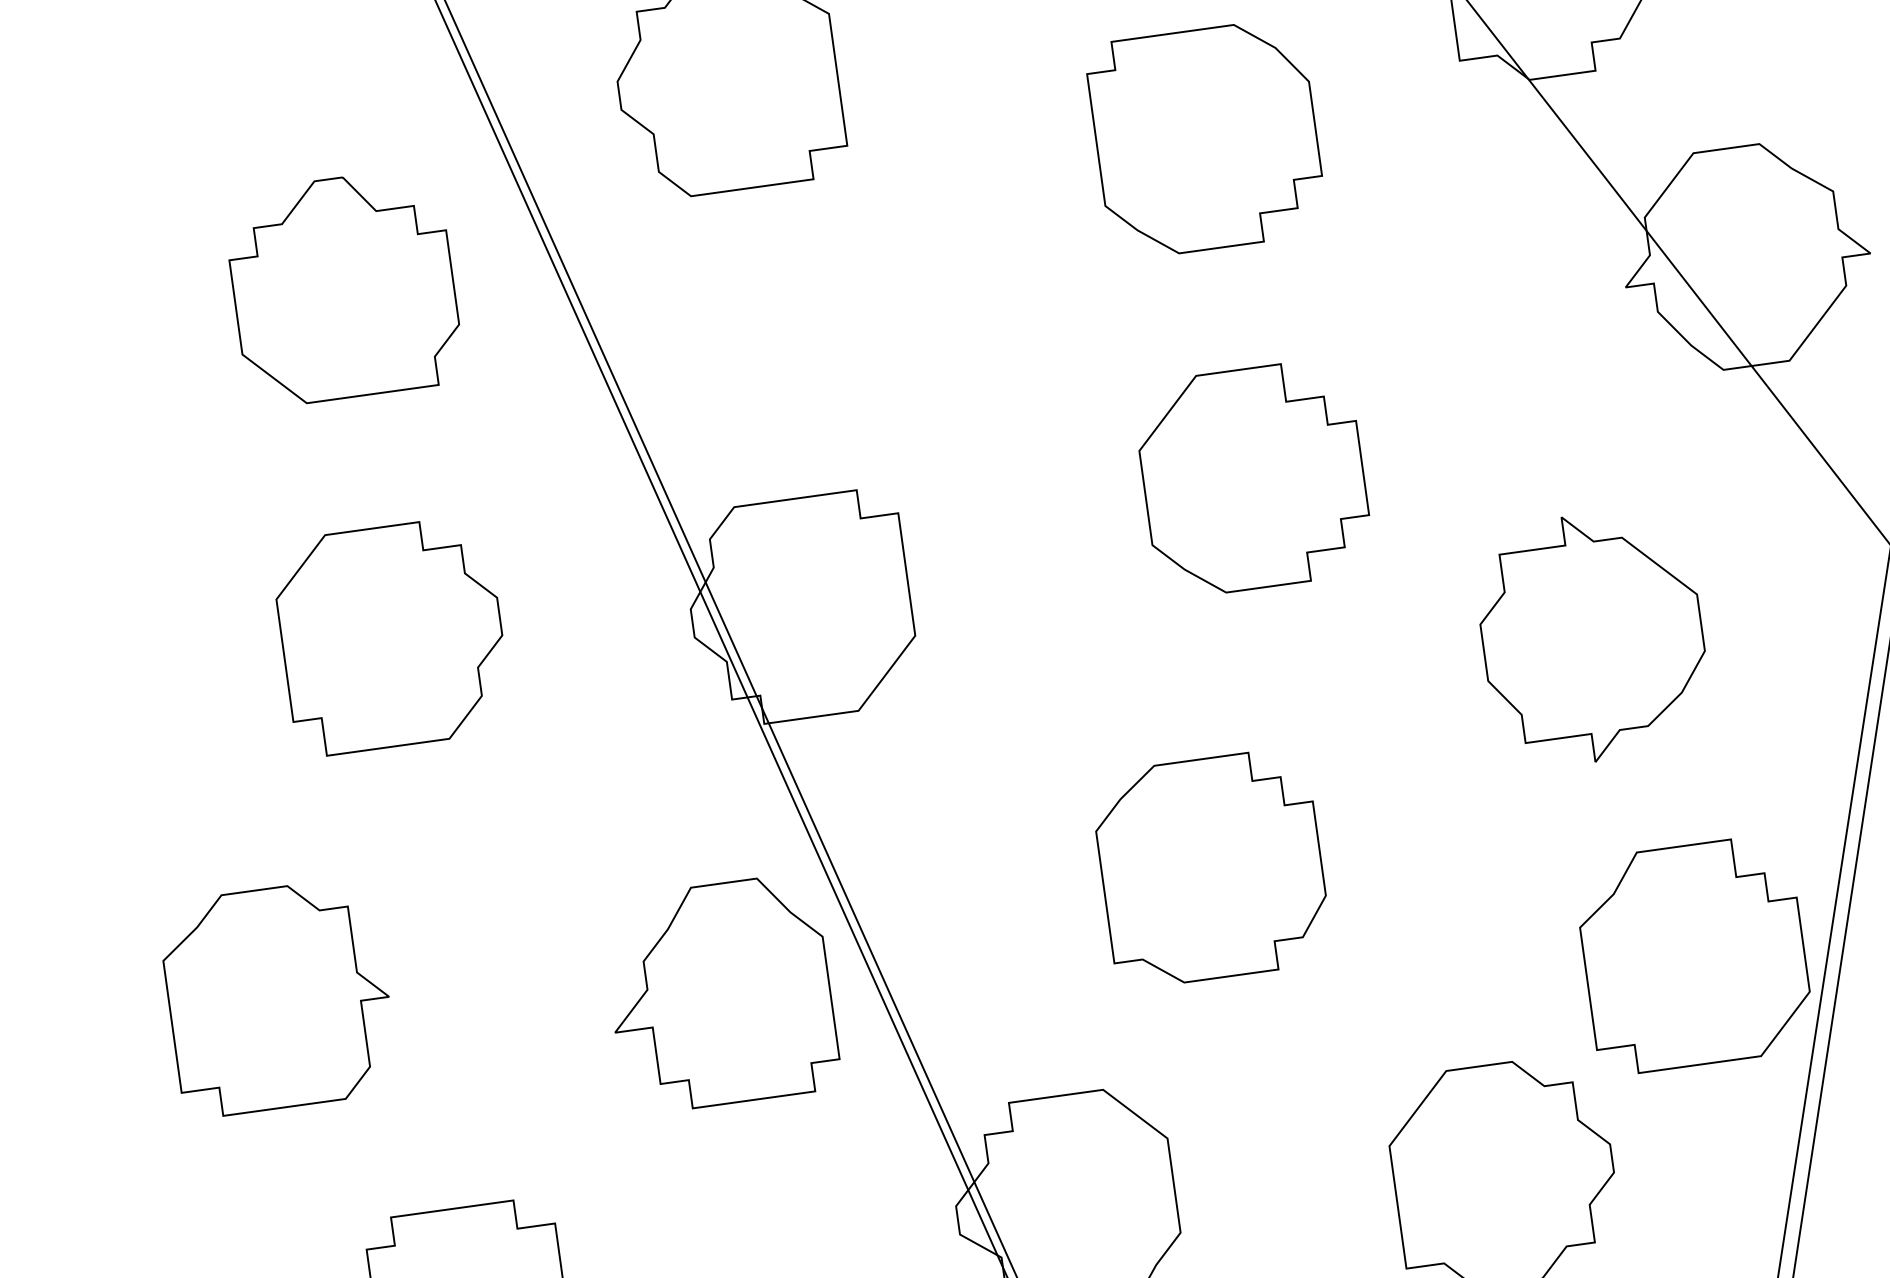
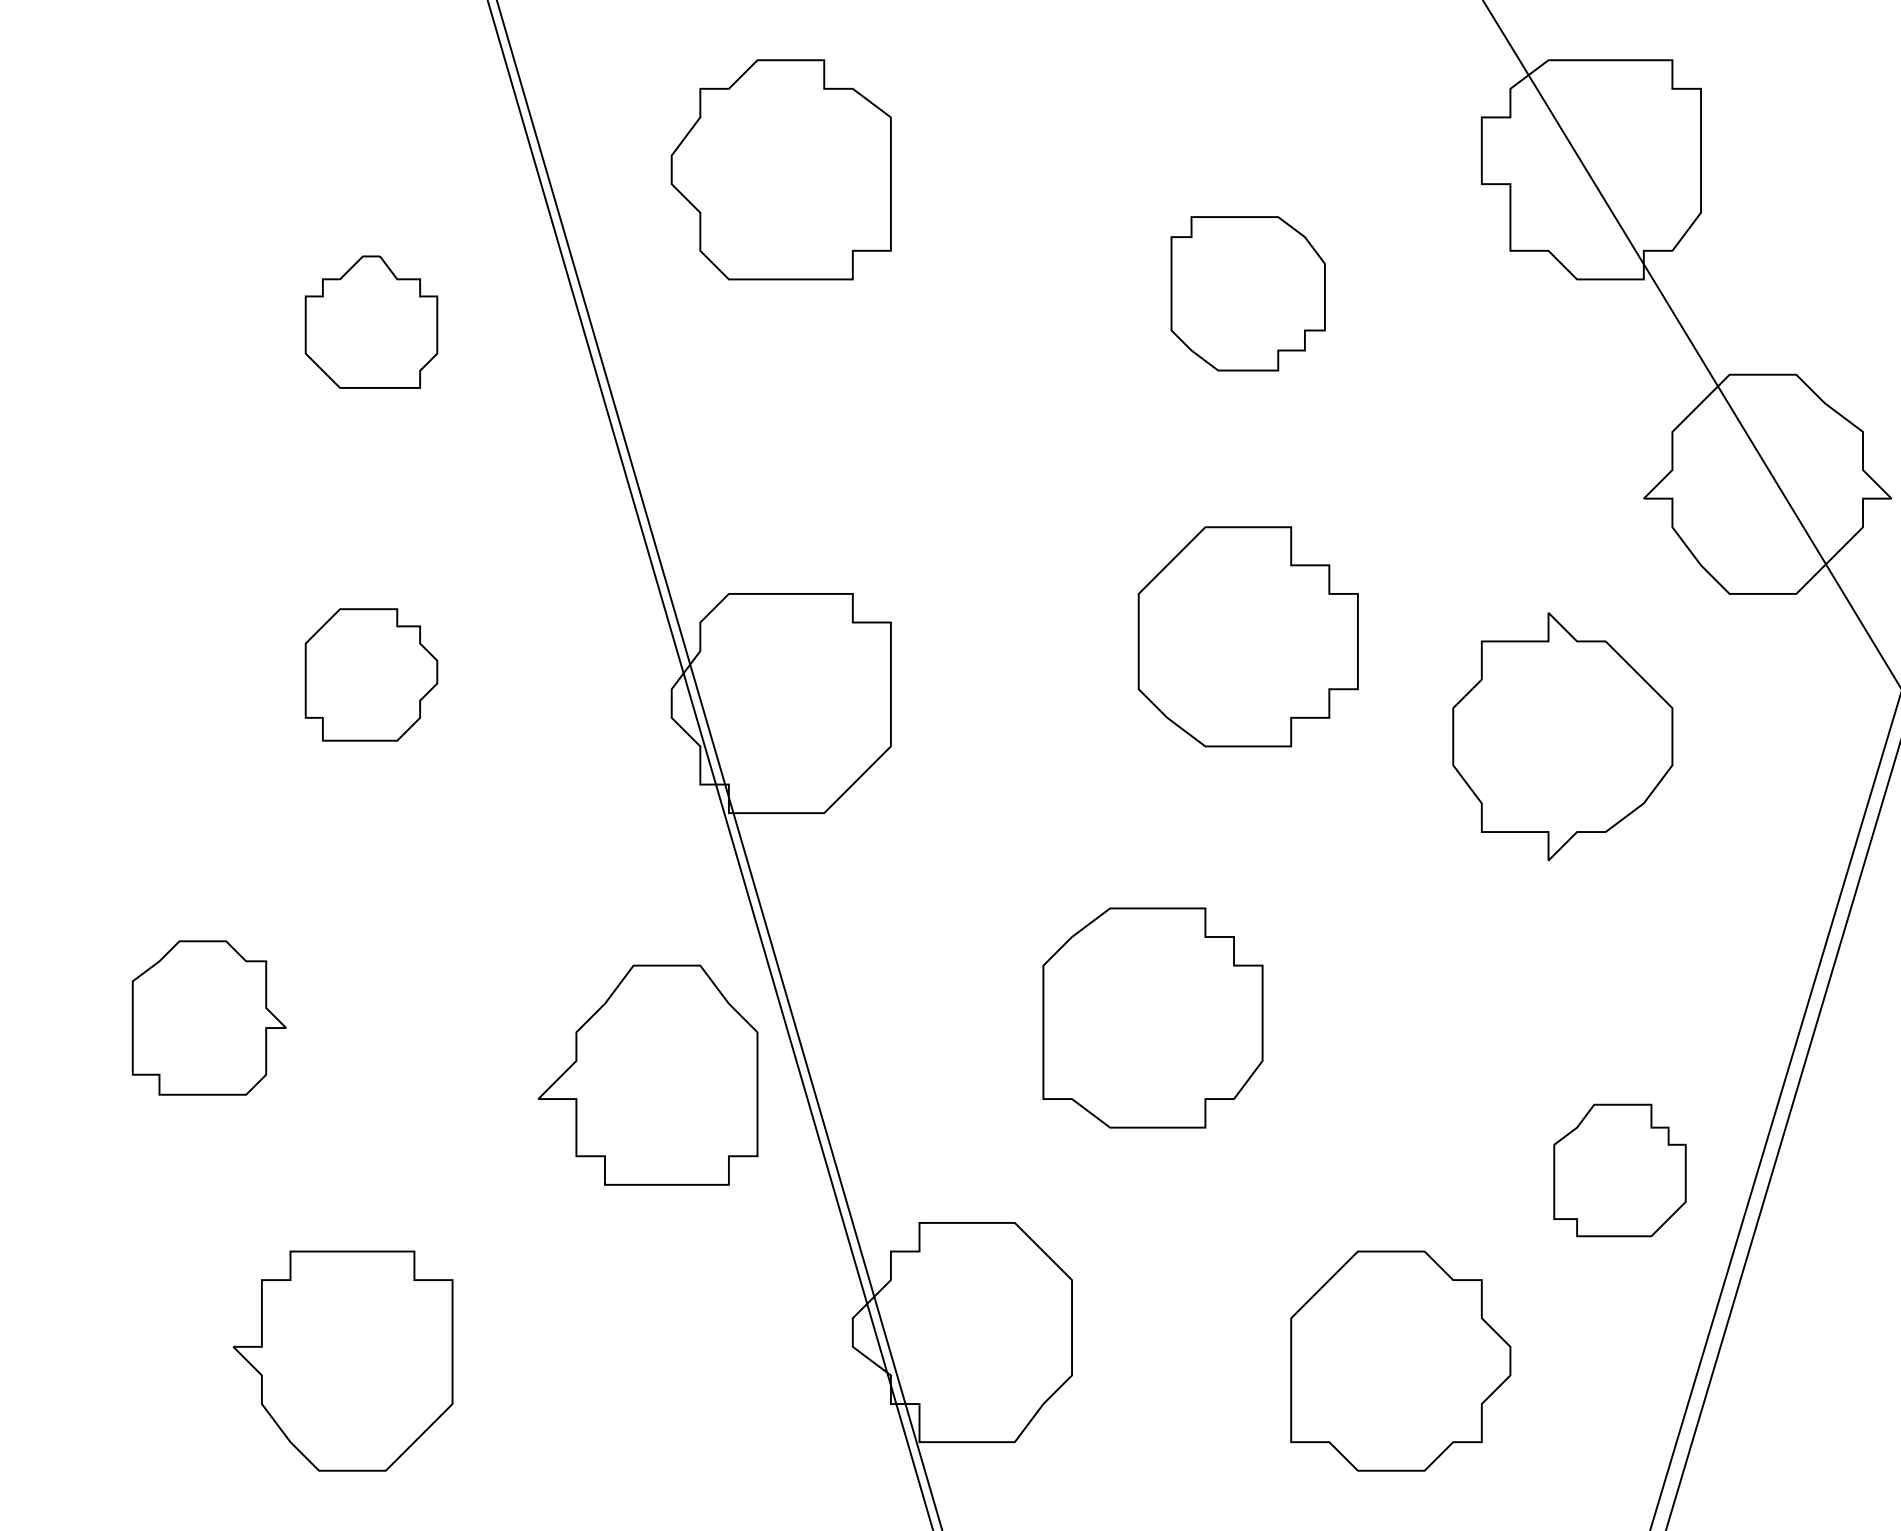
part: (1205, 139) -> (1247, 293), size x0.7
part: (343, 286) -> (371, 321), size x0.6
part: (391, 635) -> (371, 674), size x0.6
part: (1592, 637) -> (1562, 736), moved
part: (1693, 955) -> (1619, 1170), size x0.6
part: (278, 997) -> (209, 1017), size x0.7

